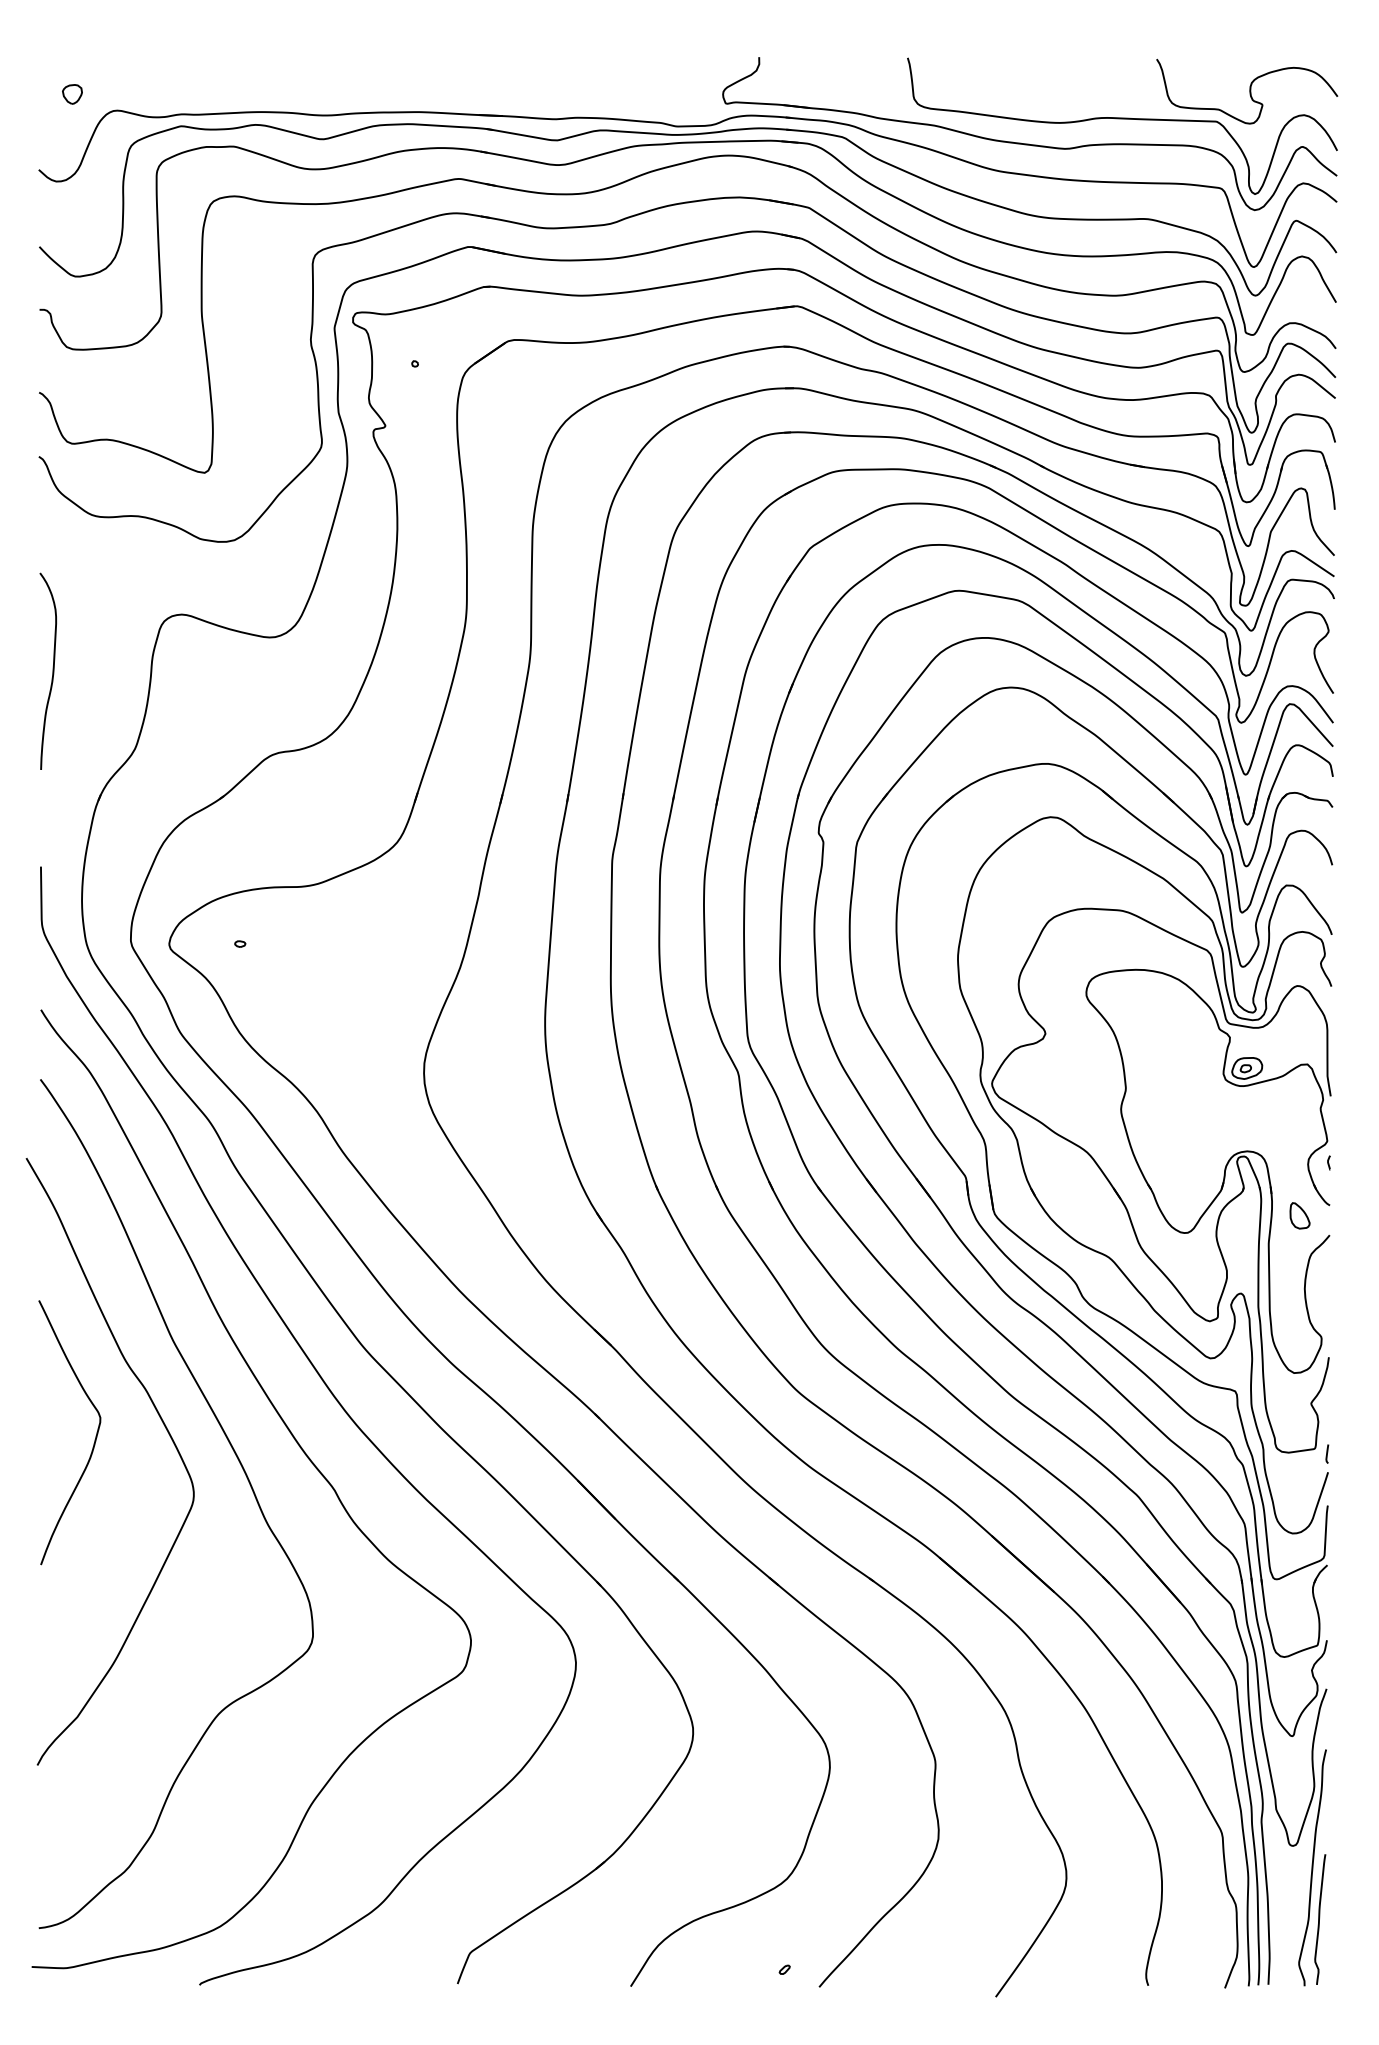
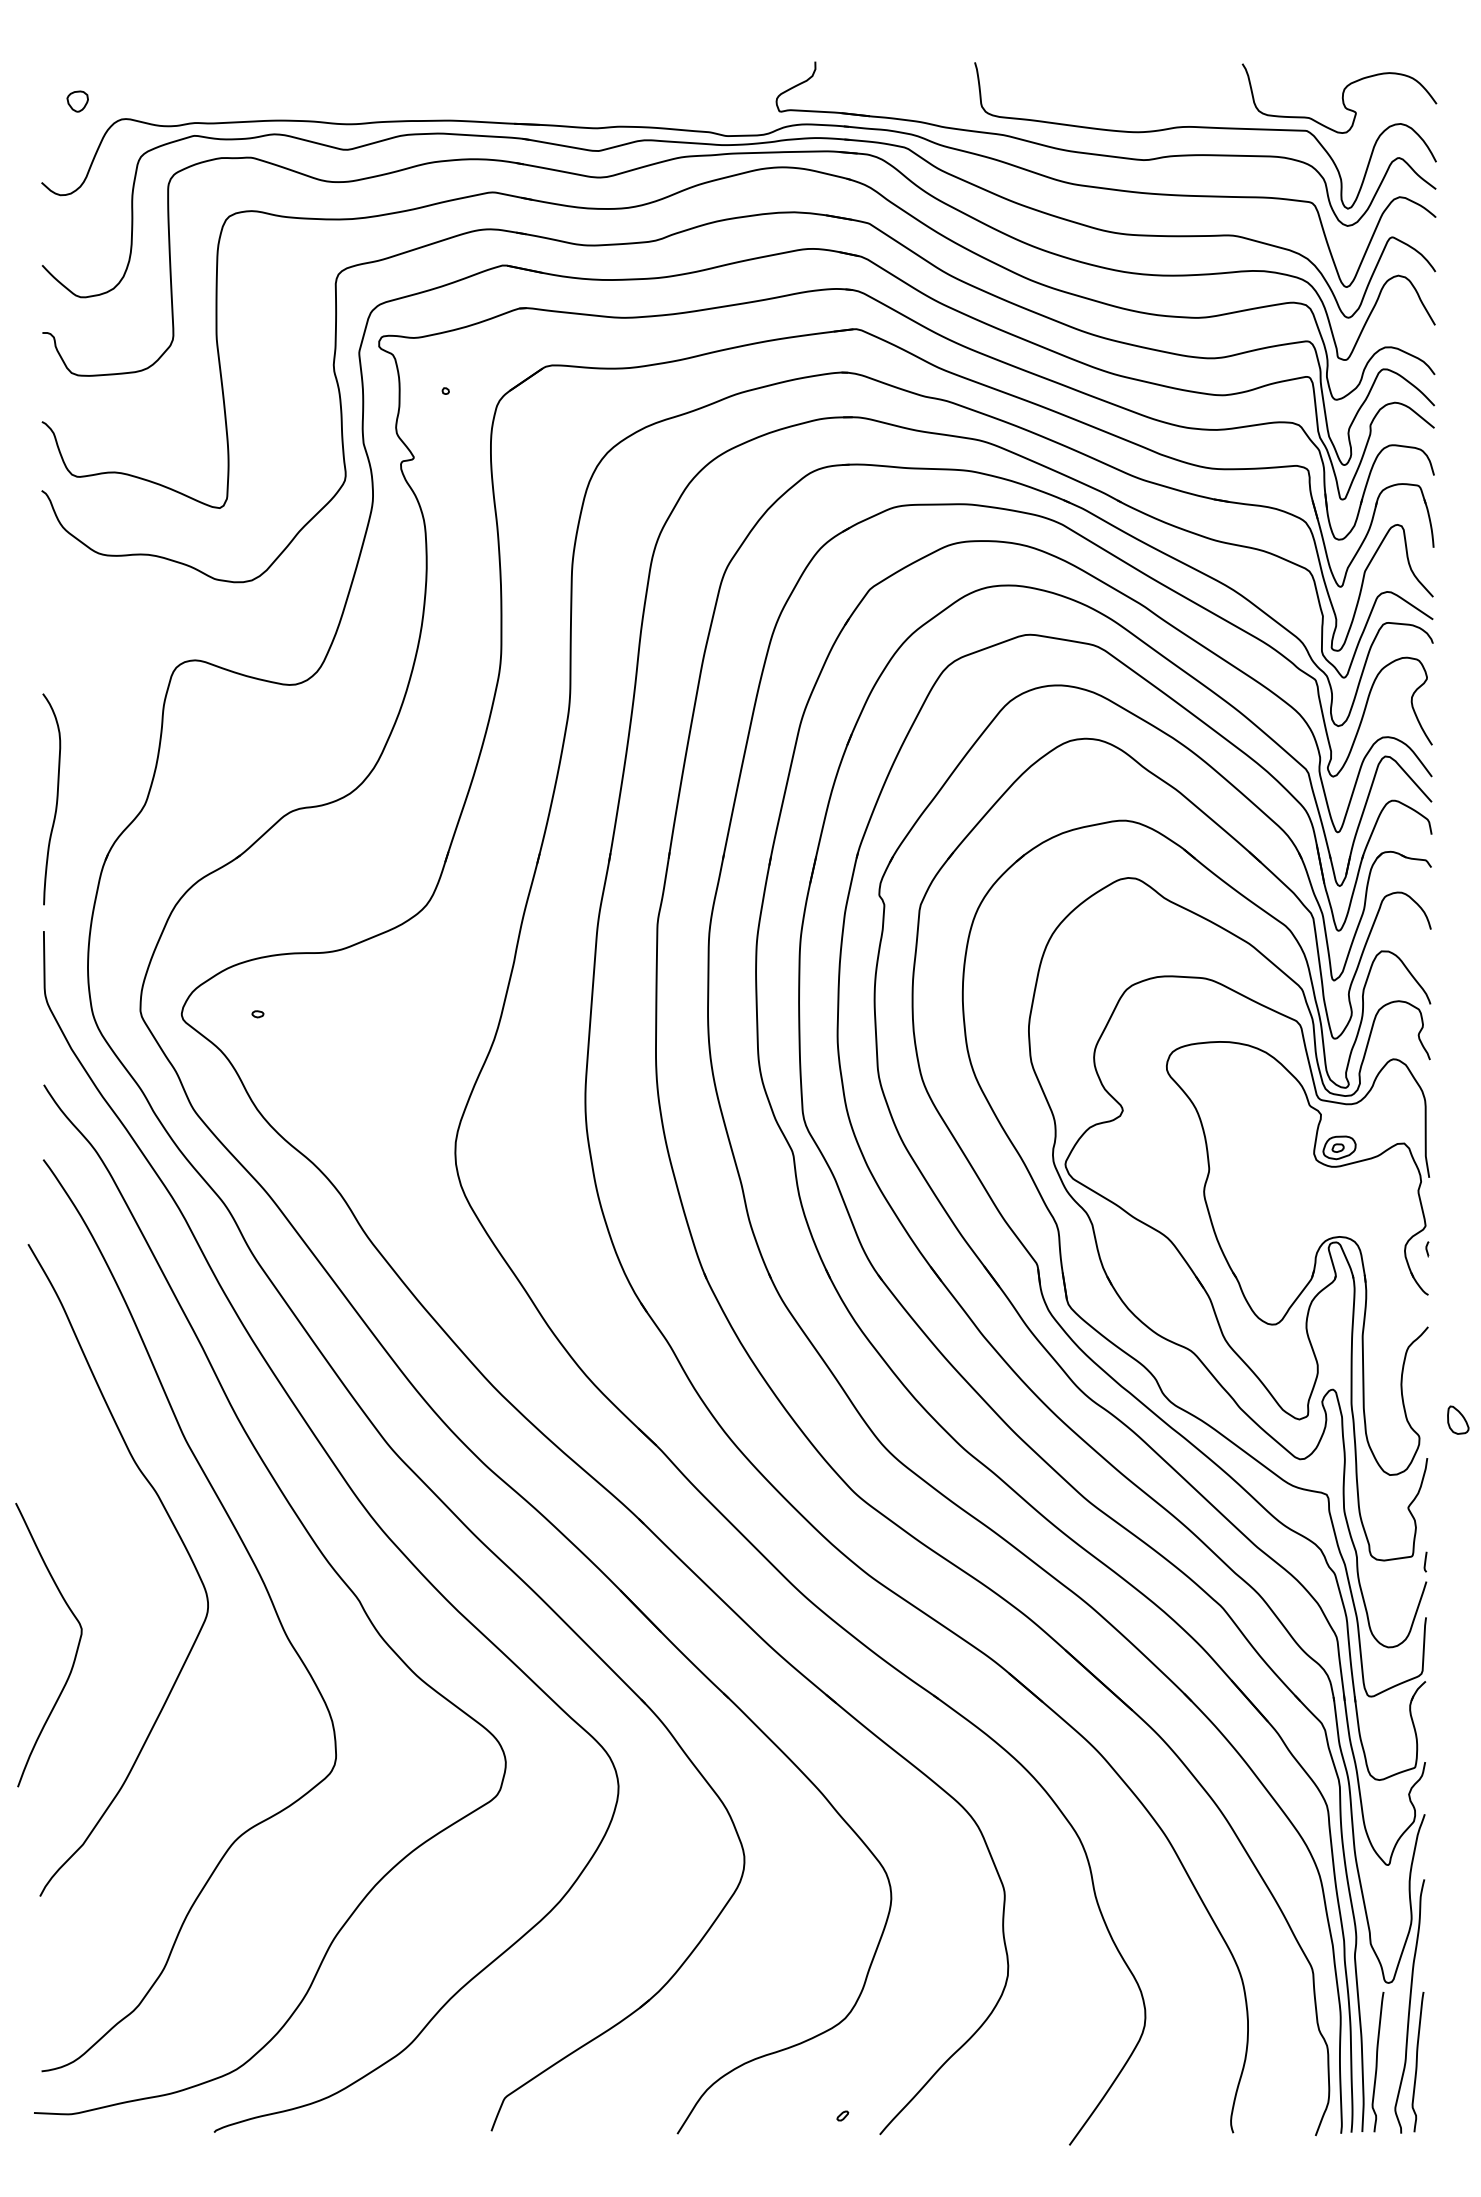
curve: (52, 671) -> (56, 799), moved
part: (1300, 1215) -> (1458, 1419), moved
curve: (94, 1439) -> (75, 1652), moved
curve: (1282, 1919) -> (1377, 2062), added

